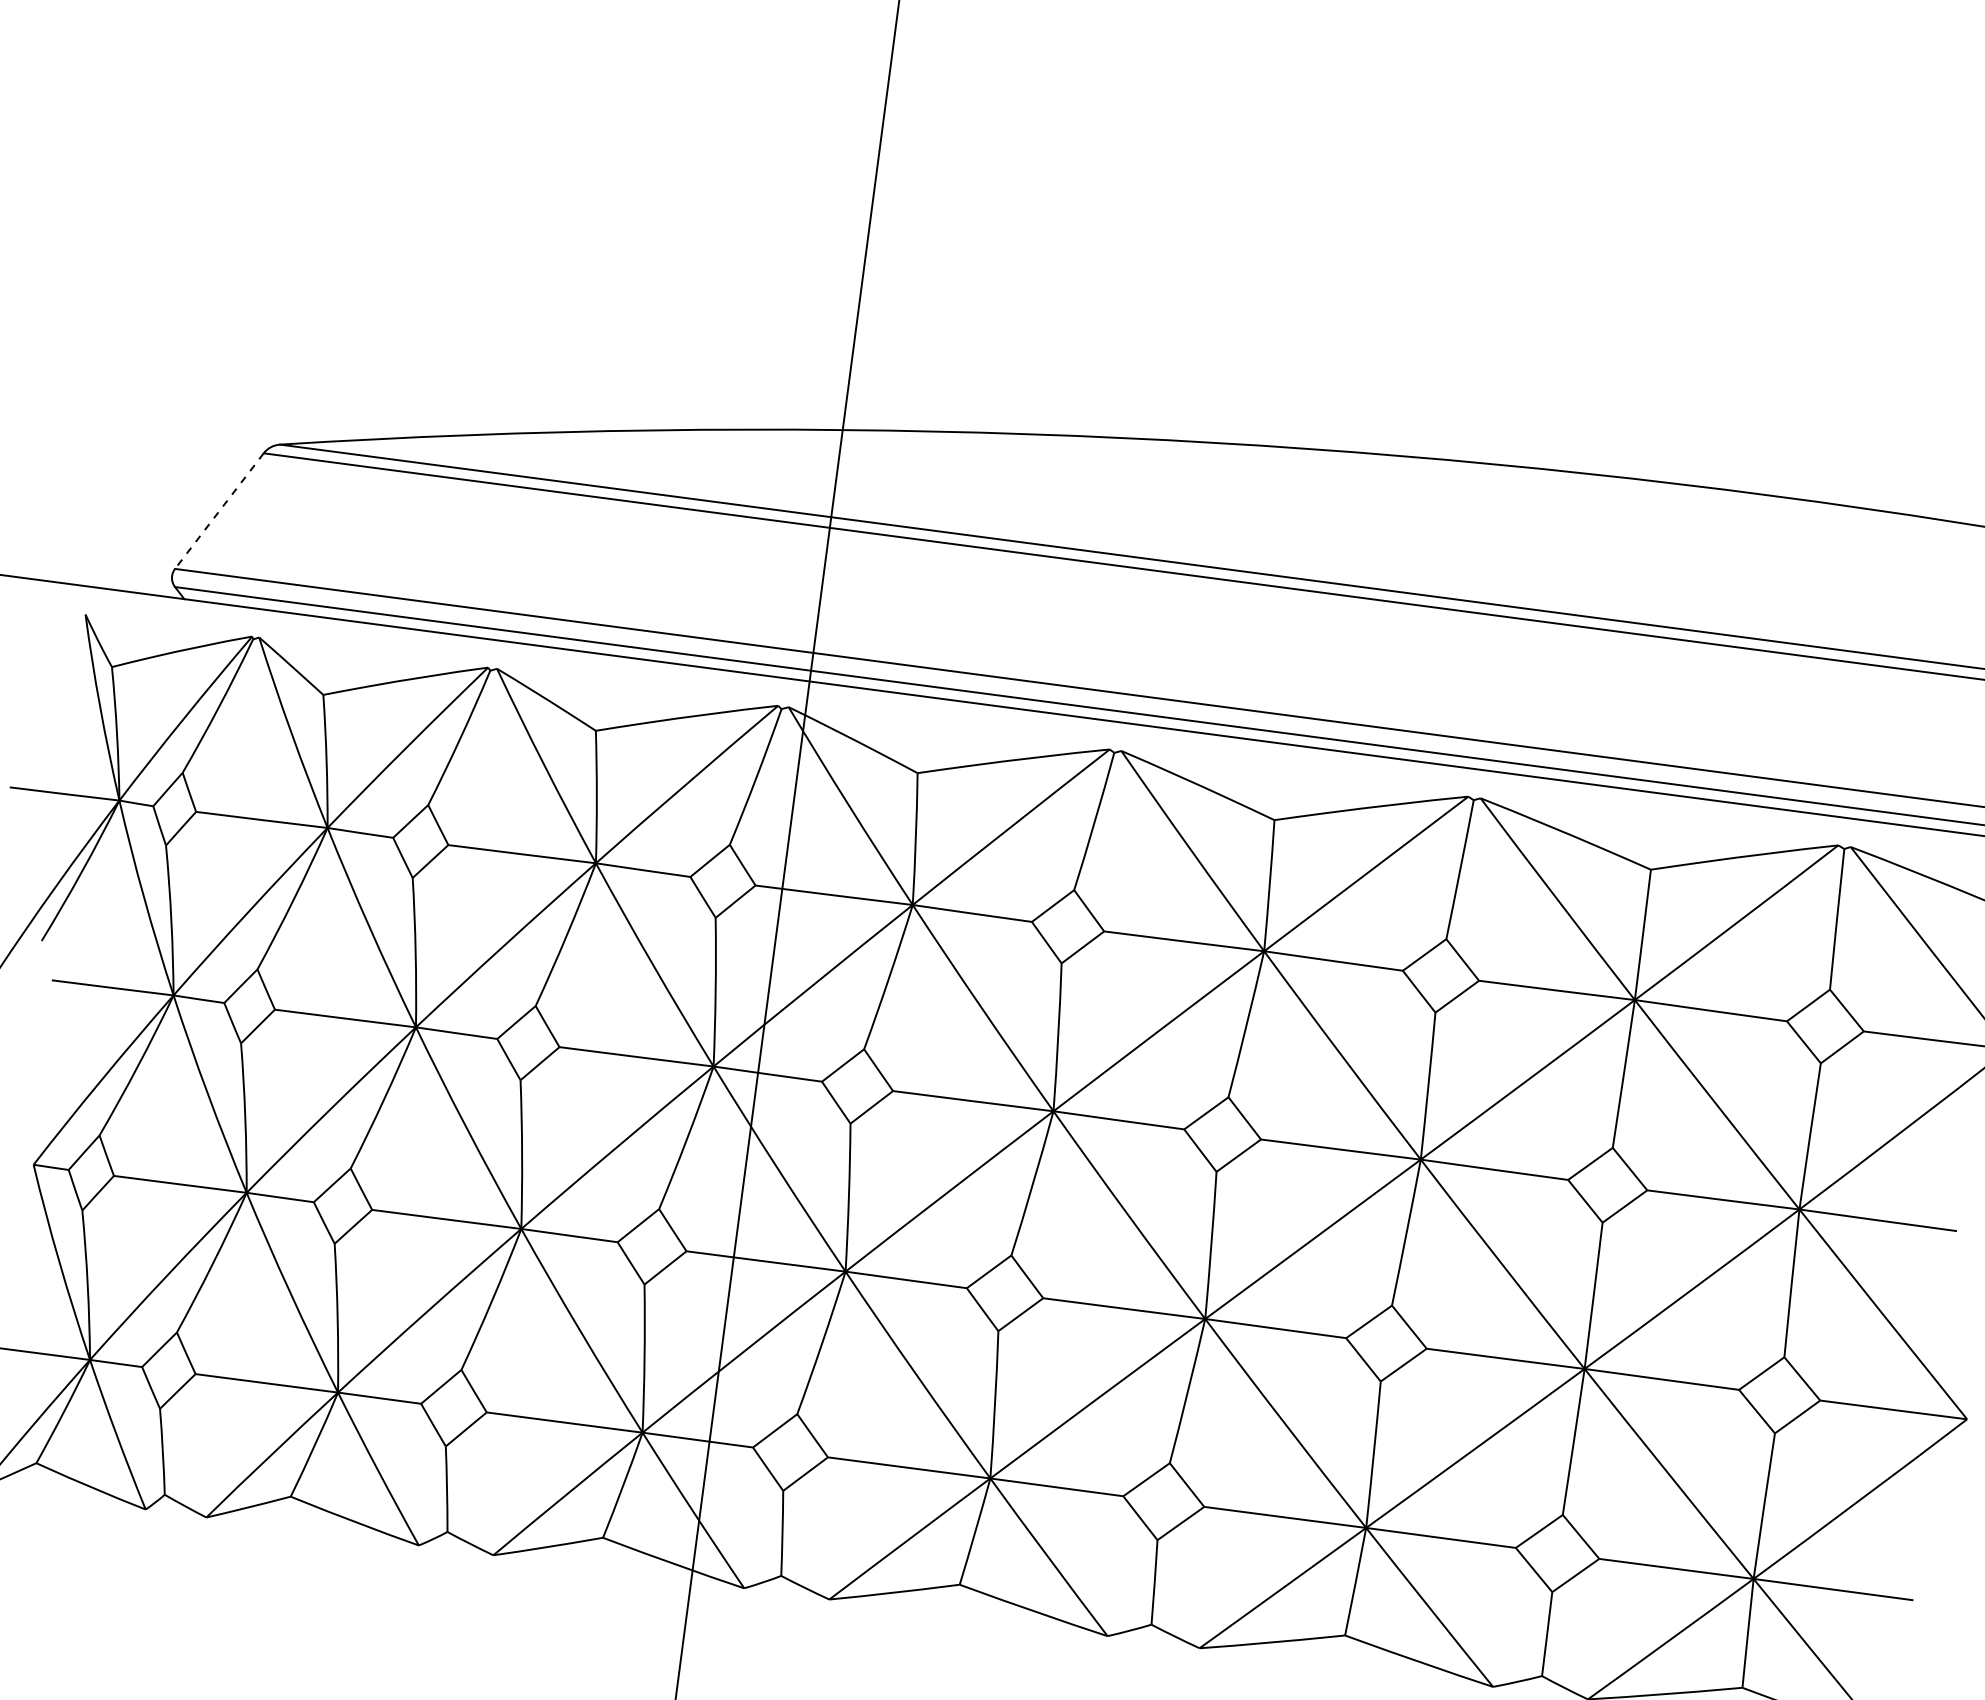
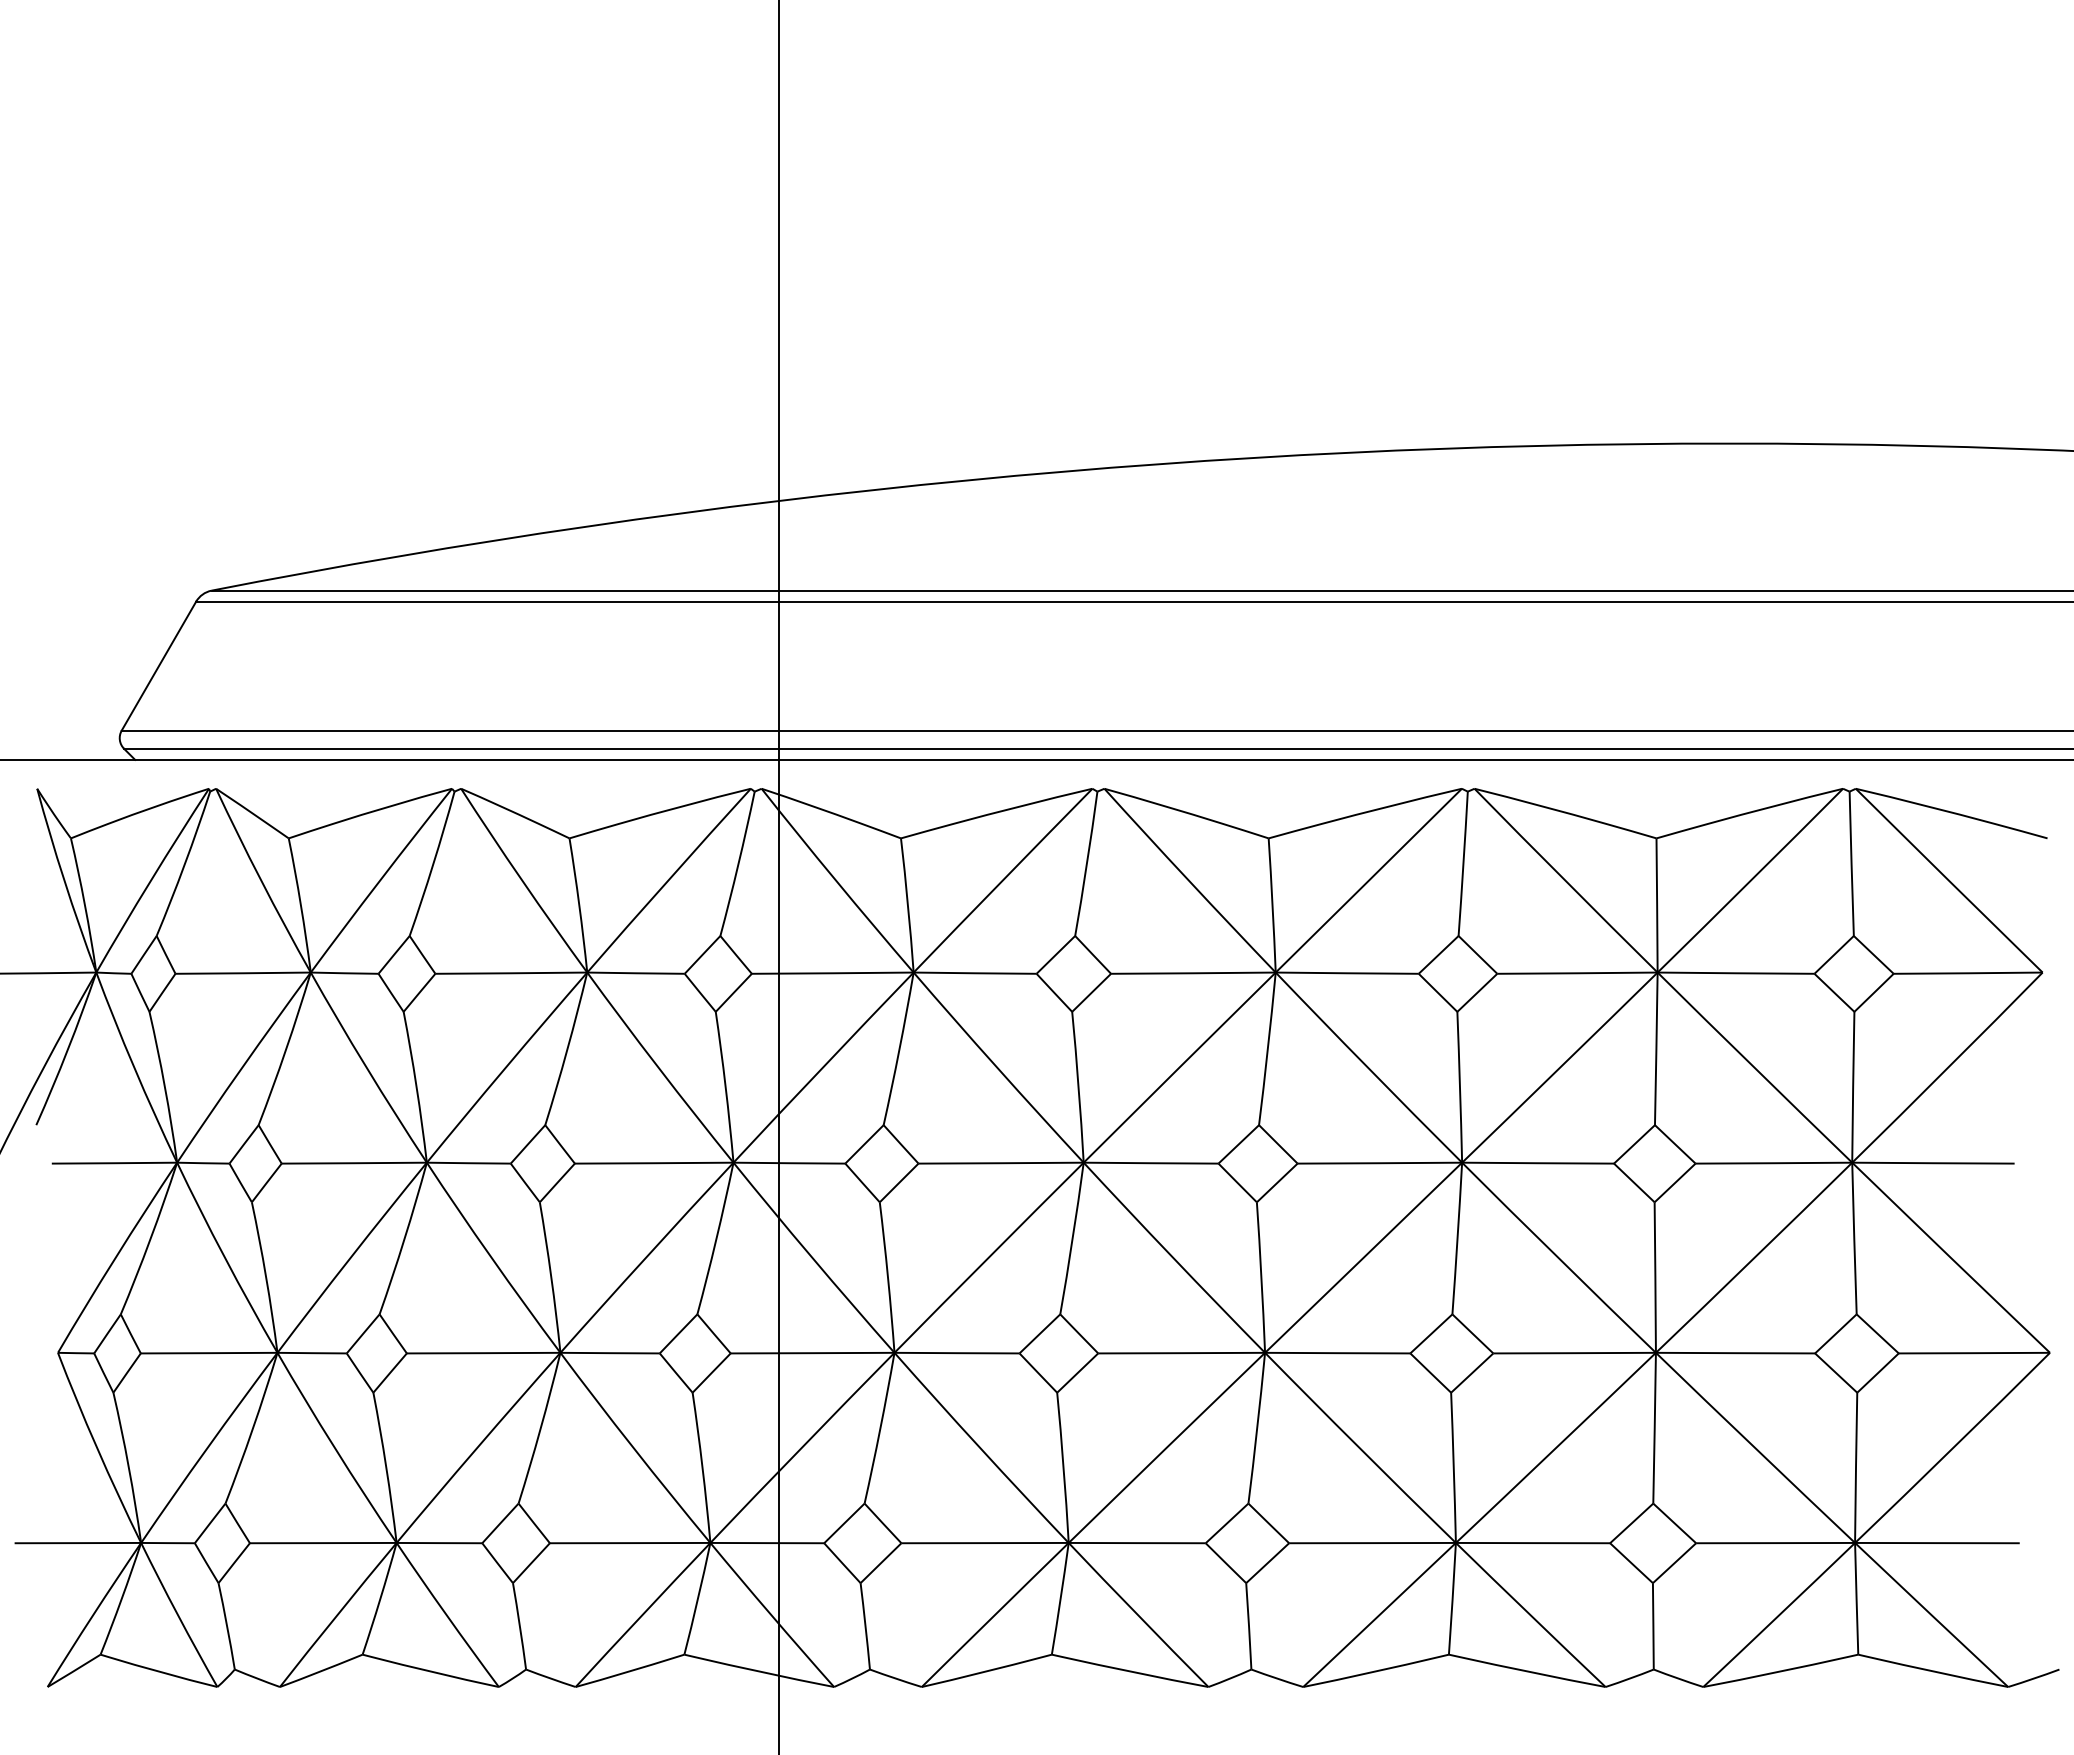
line: (218, 511) -> (158, 666), dashed -> solid

